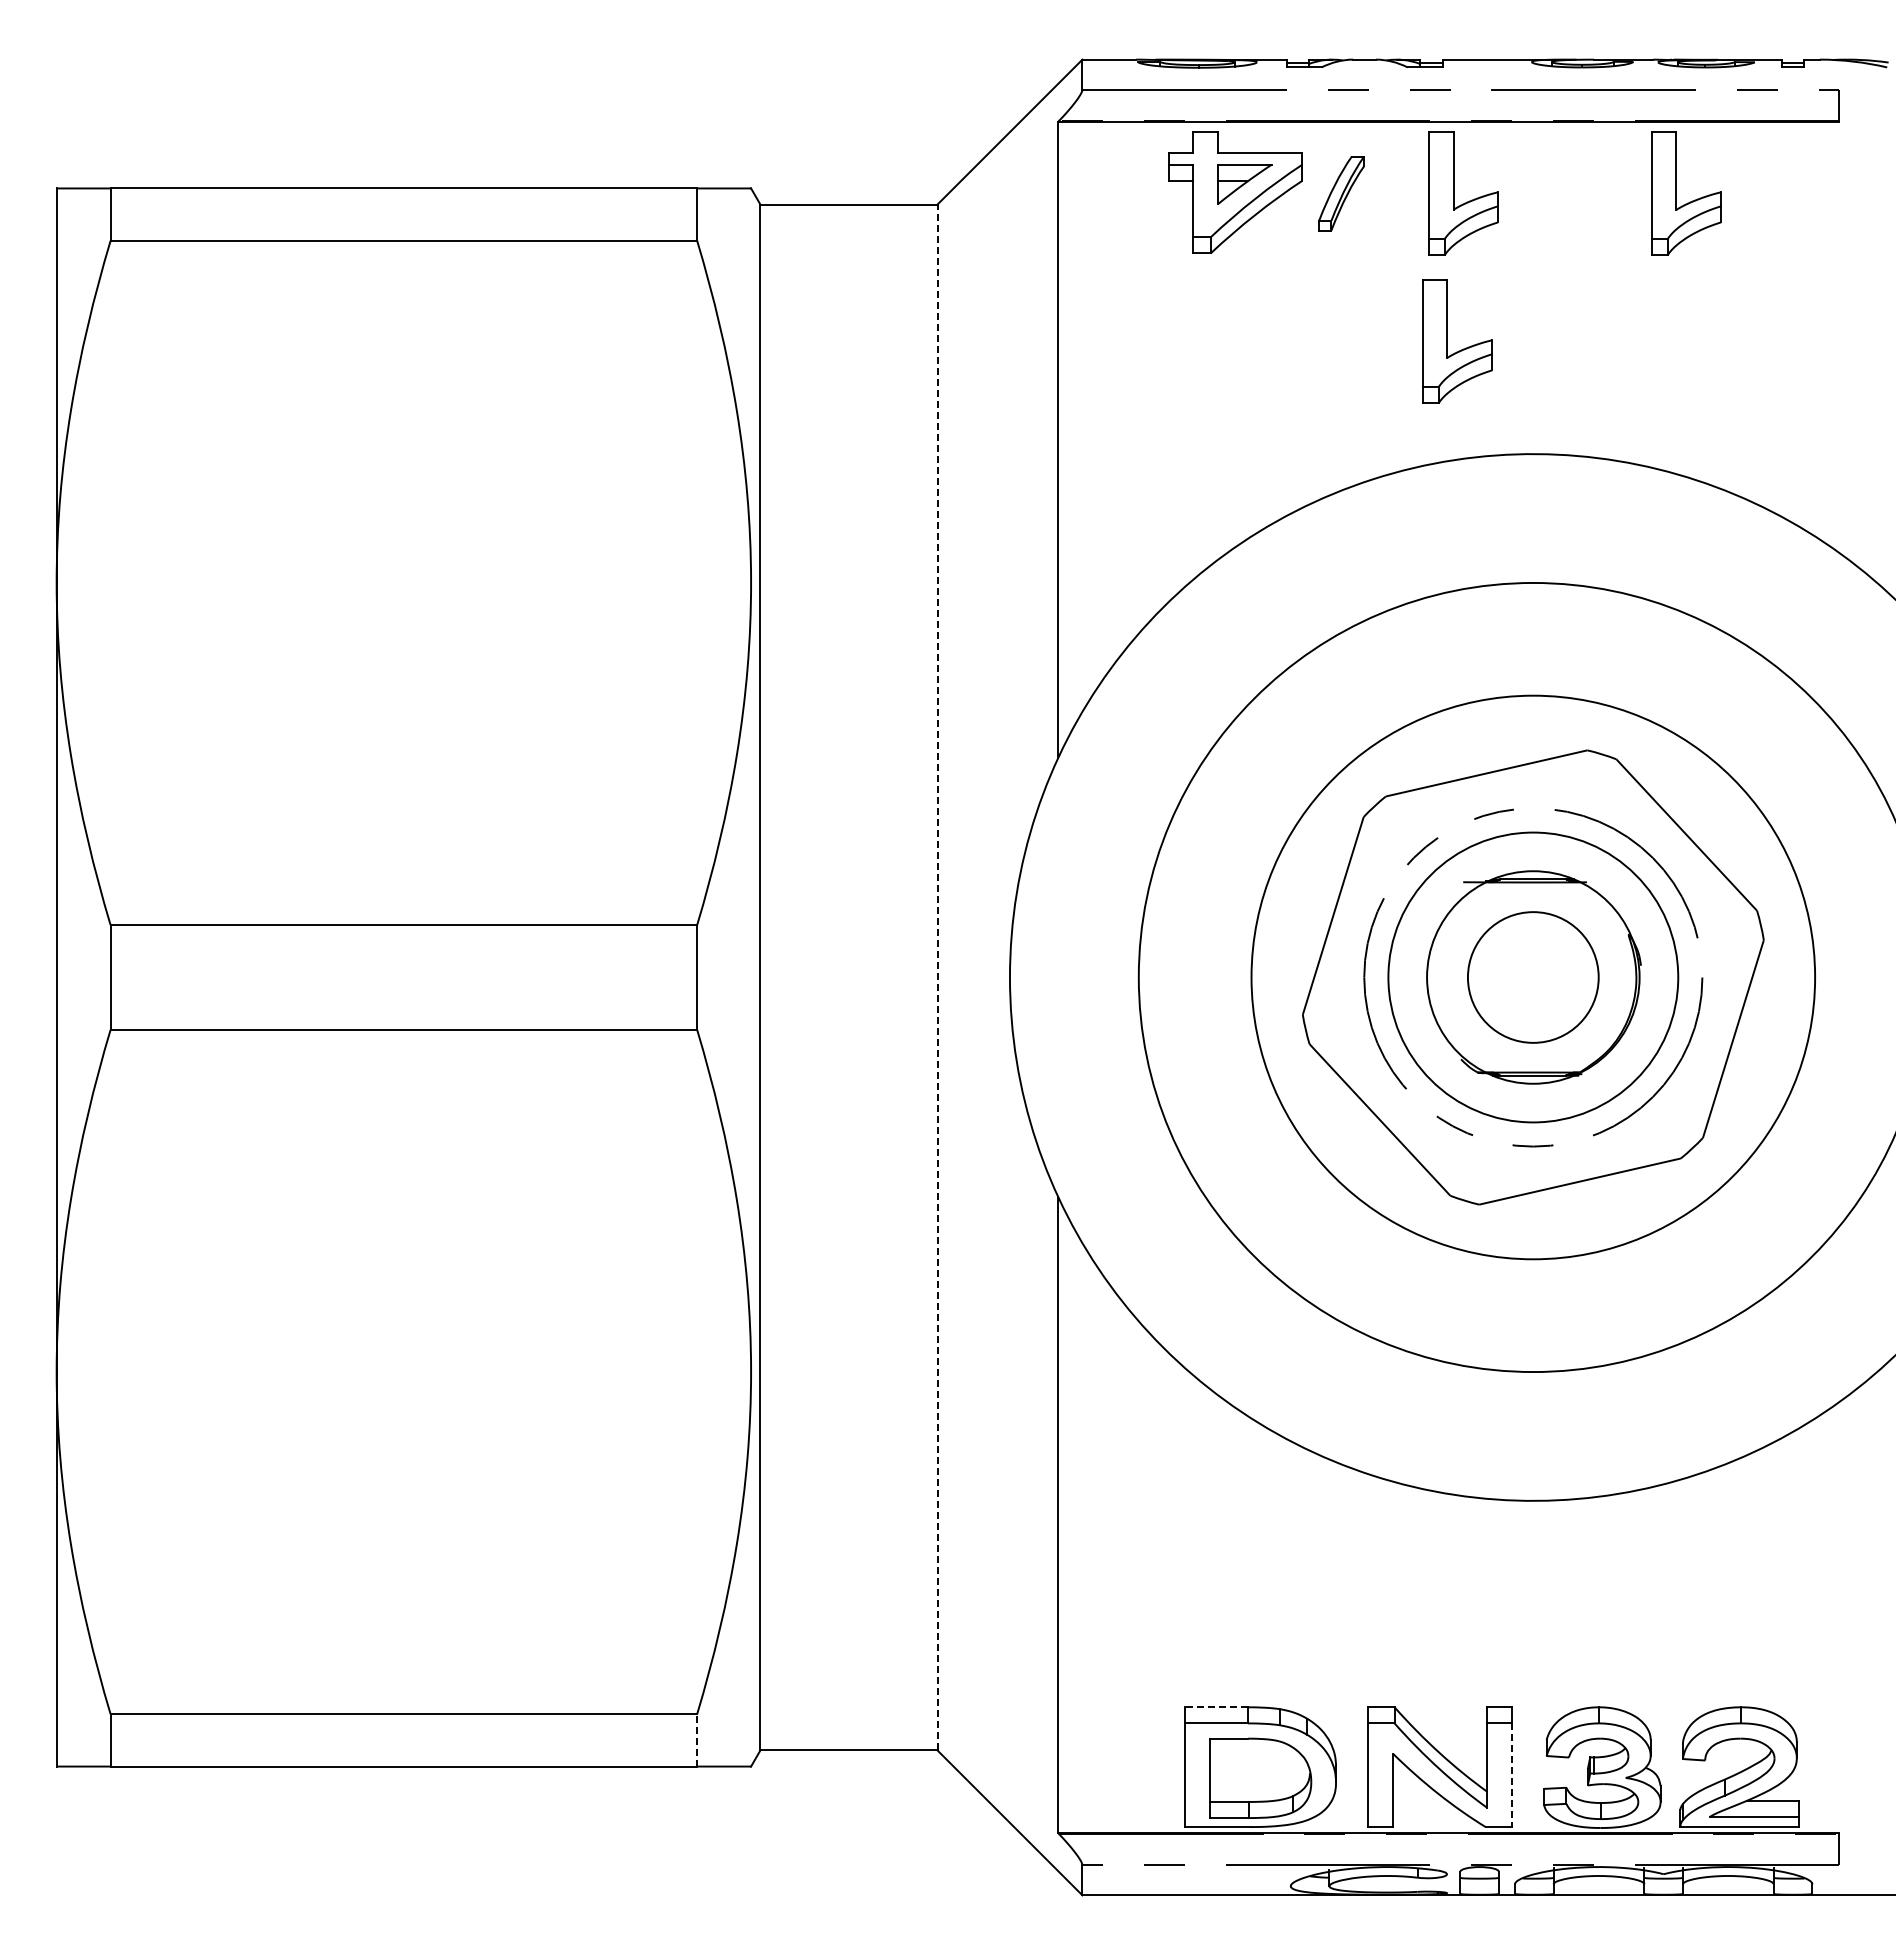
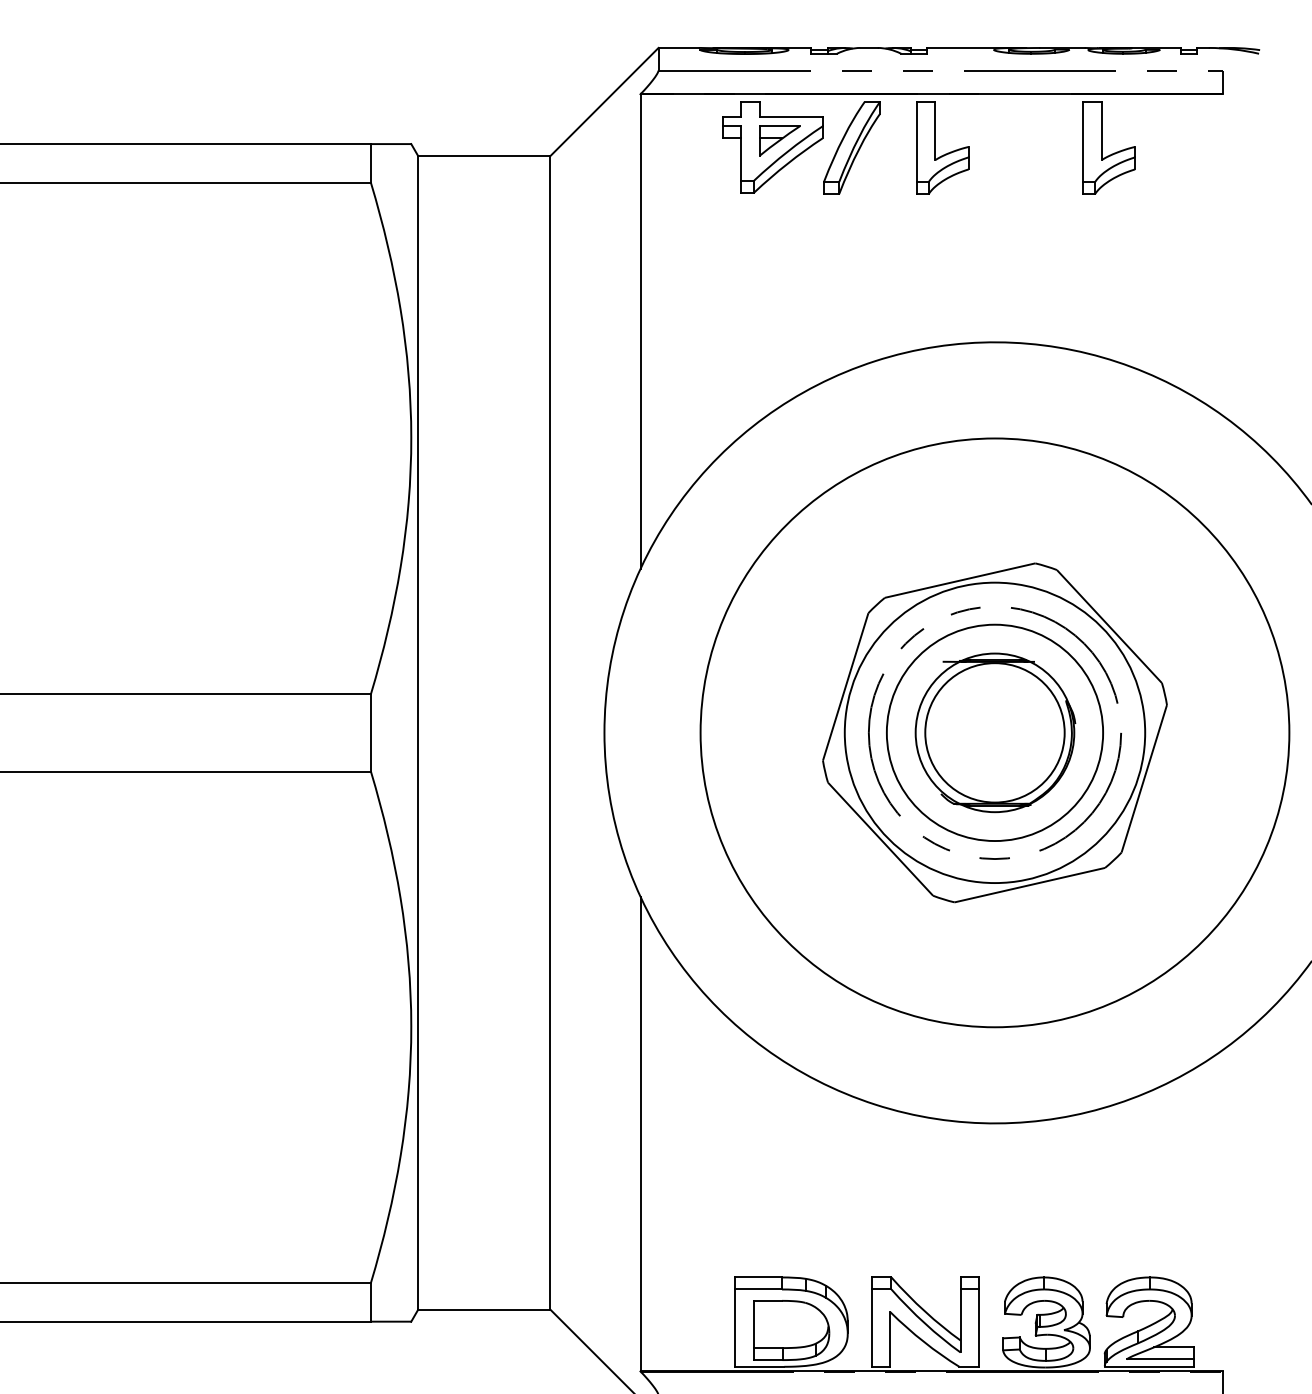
part: (1341, 193) -> (851, 147), size x1.67
part: (1461, 349) -> (941, 264), removed
line: (937, 977) -> (550, 732), dashed -> solid
circle: (1532, 977) -> (994, 732), size x1.43
circle: (1533, 977) -> (995, 732), size x0.71
line: (1215, 1707) -> (757, 1277), dashed -> solid
line: (697, 1739) -> (371, 1301), dashed -> solid
line: (1511, 1775) -> (978, 1328), dashed -> solid

